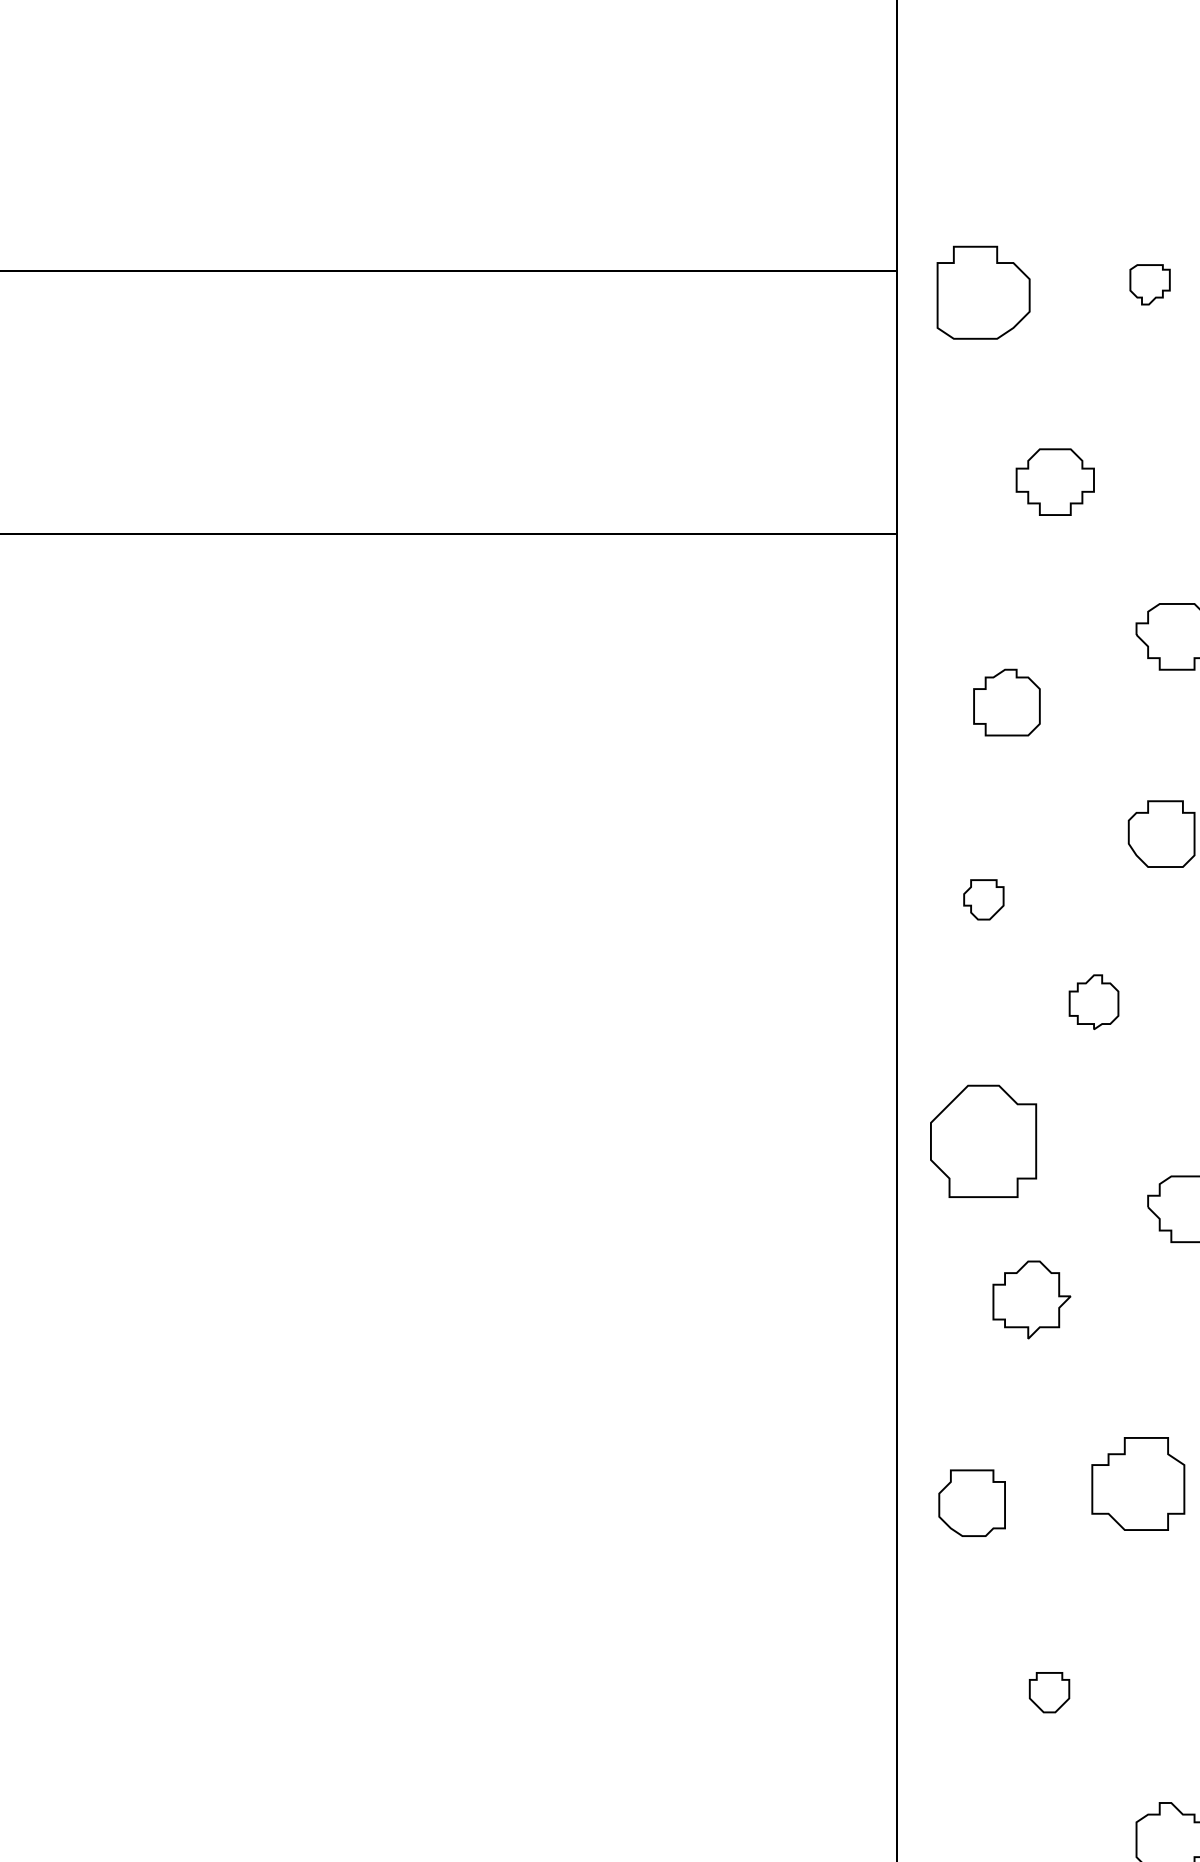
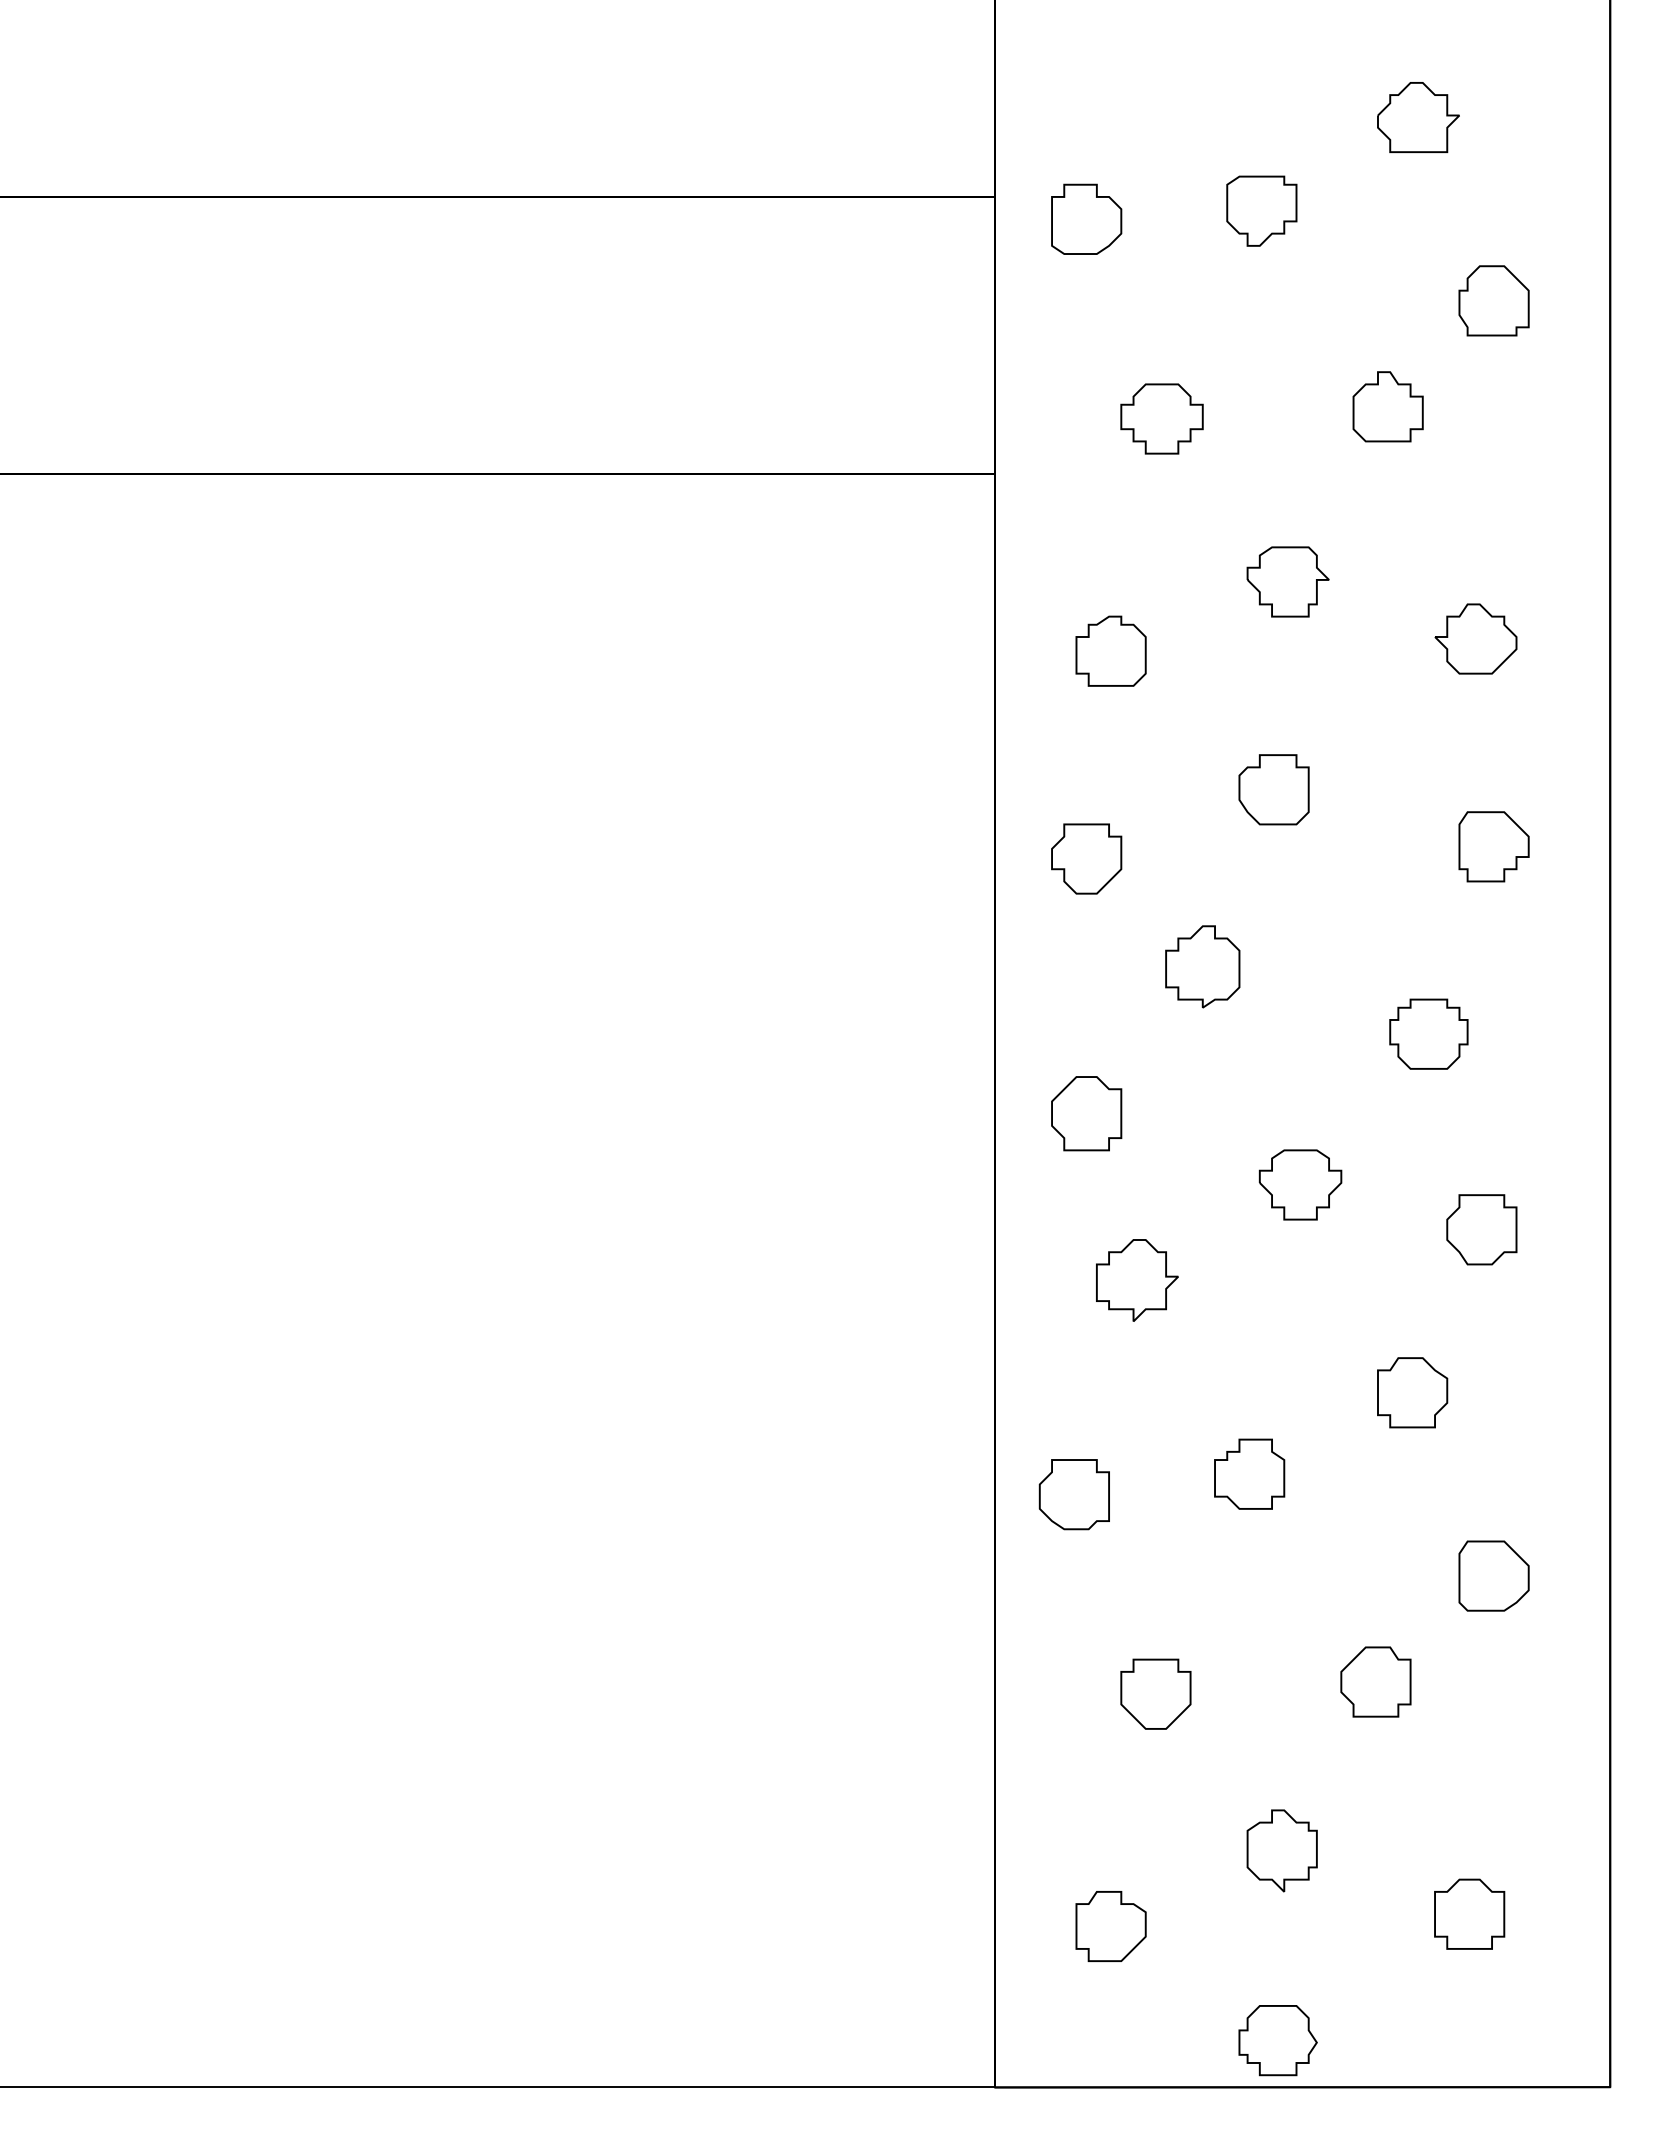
part: (1149, 284) -> (1261, 210), size x1.67
part: (983, 291) -> (1086, 218), size x0.71
part: (983, 899) -> (1086, 858), size x1.67
part: (1093, 1001) -> (1202, 966), size x1.43
part: (983, 1141) -> (1086, 1113), size x0.62
part: (1138, 1483) -> (1249, 1473), size x0.71
part: (1049, 1692) -> (1155, 1693), size x1.67

